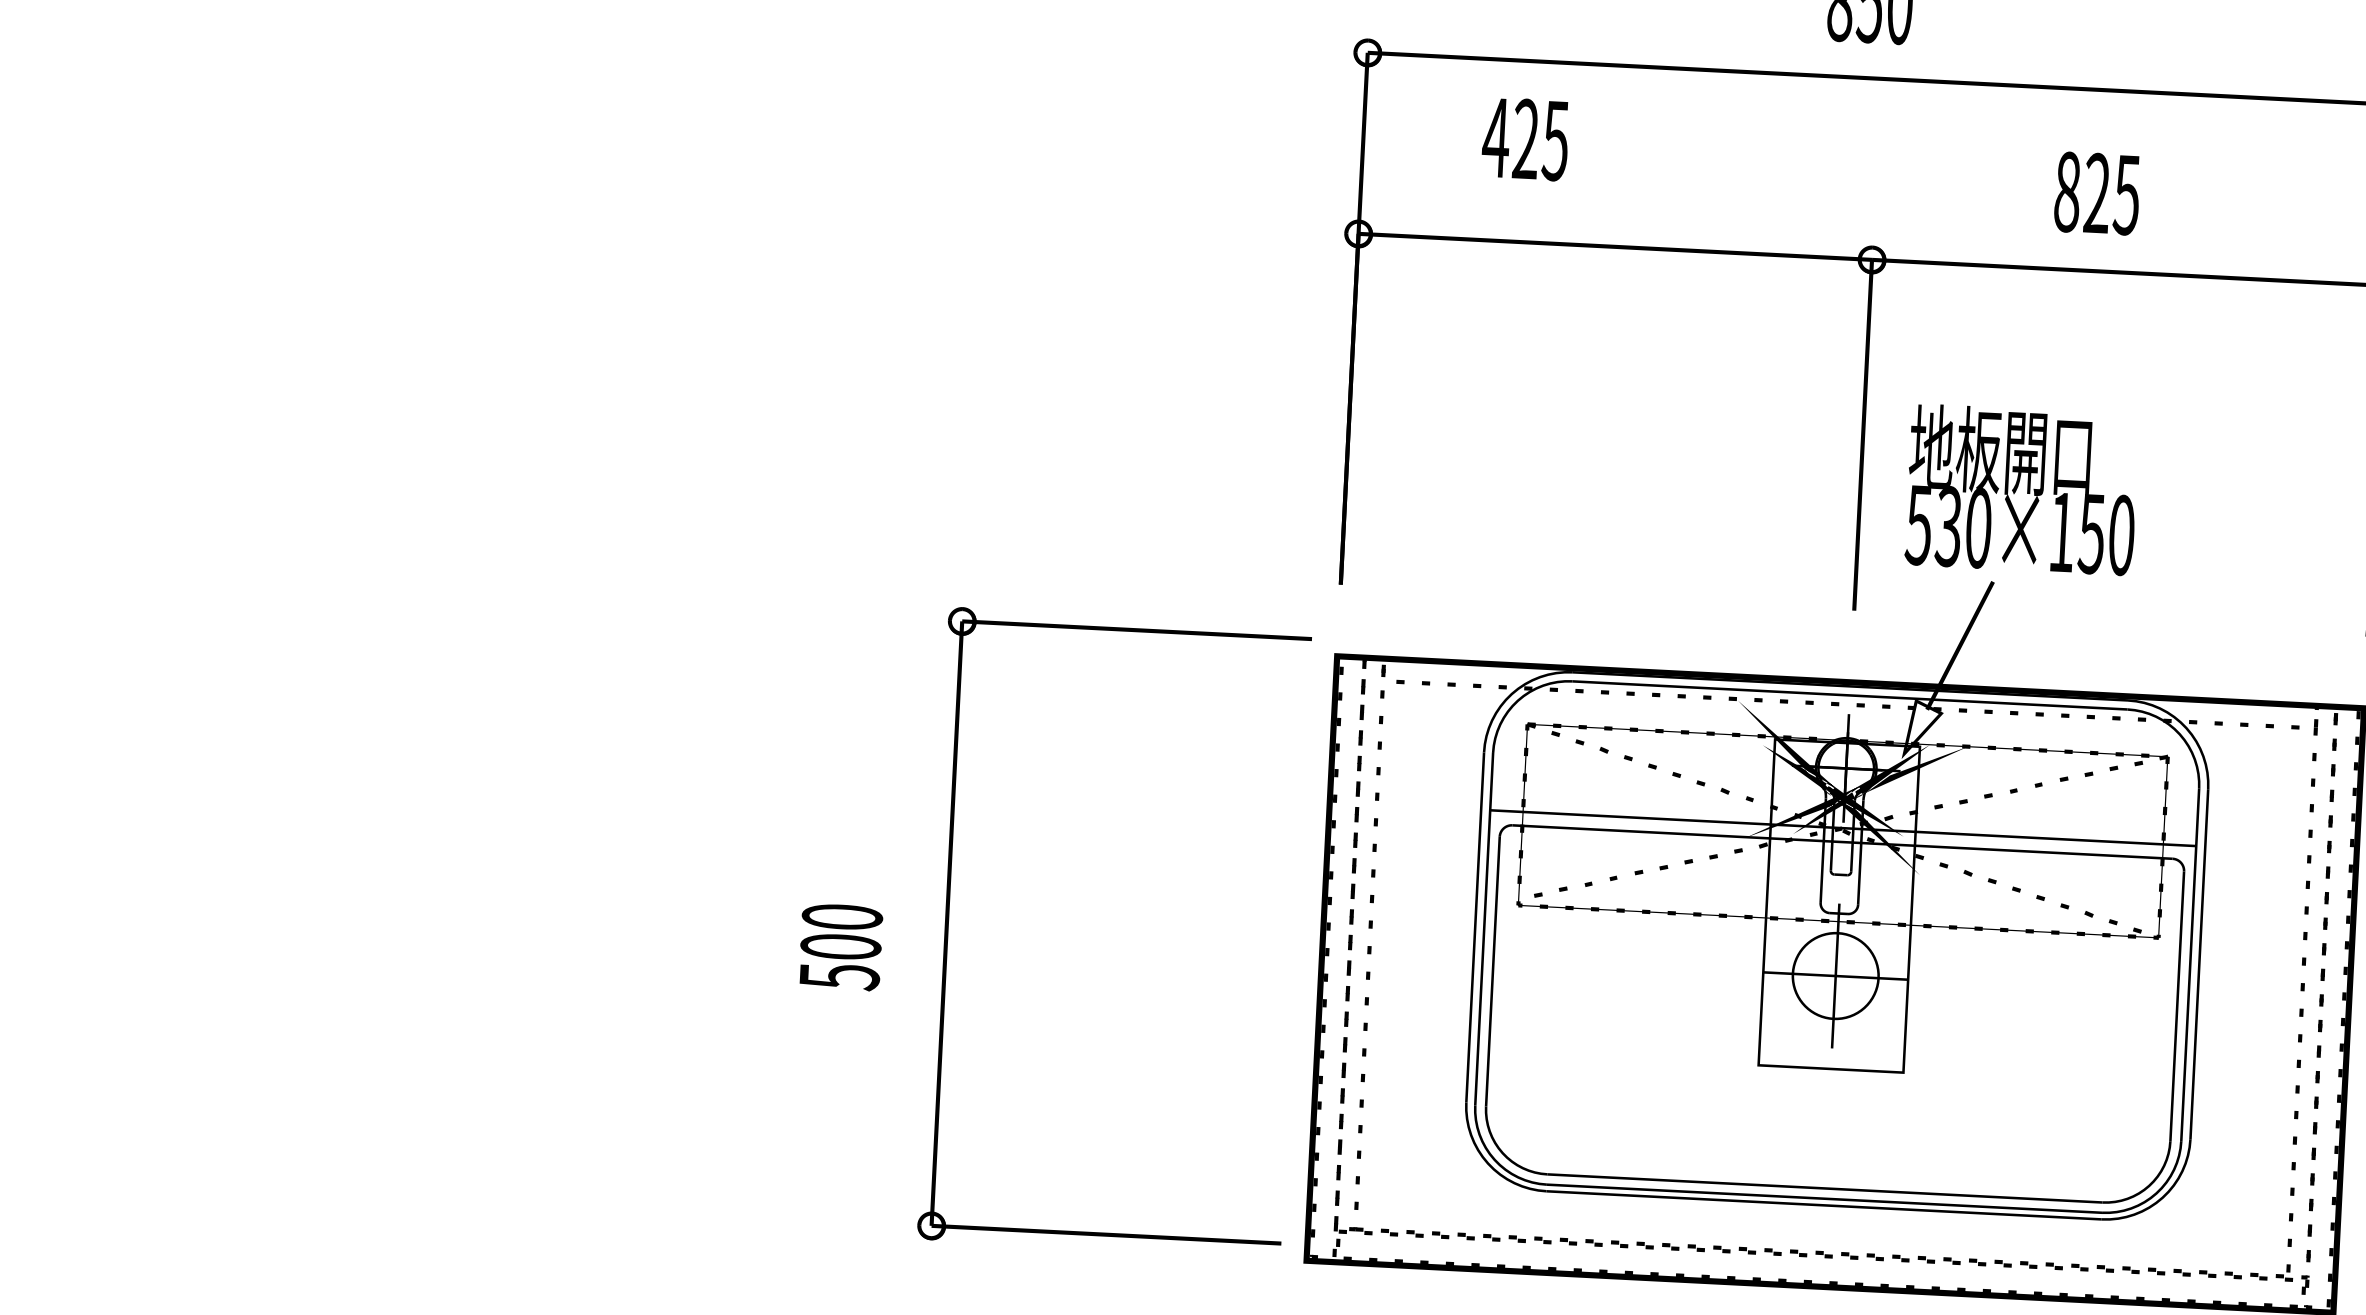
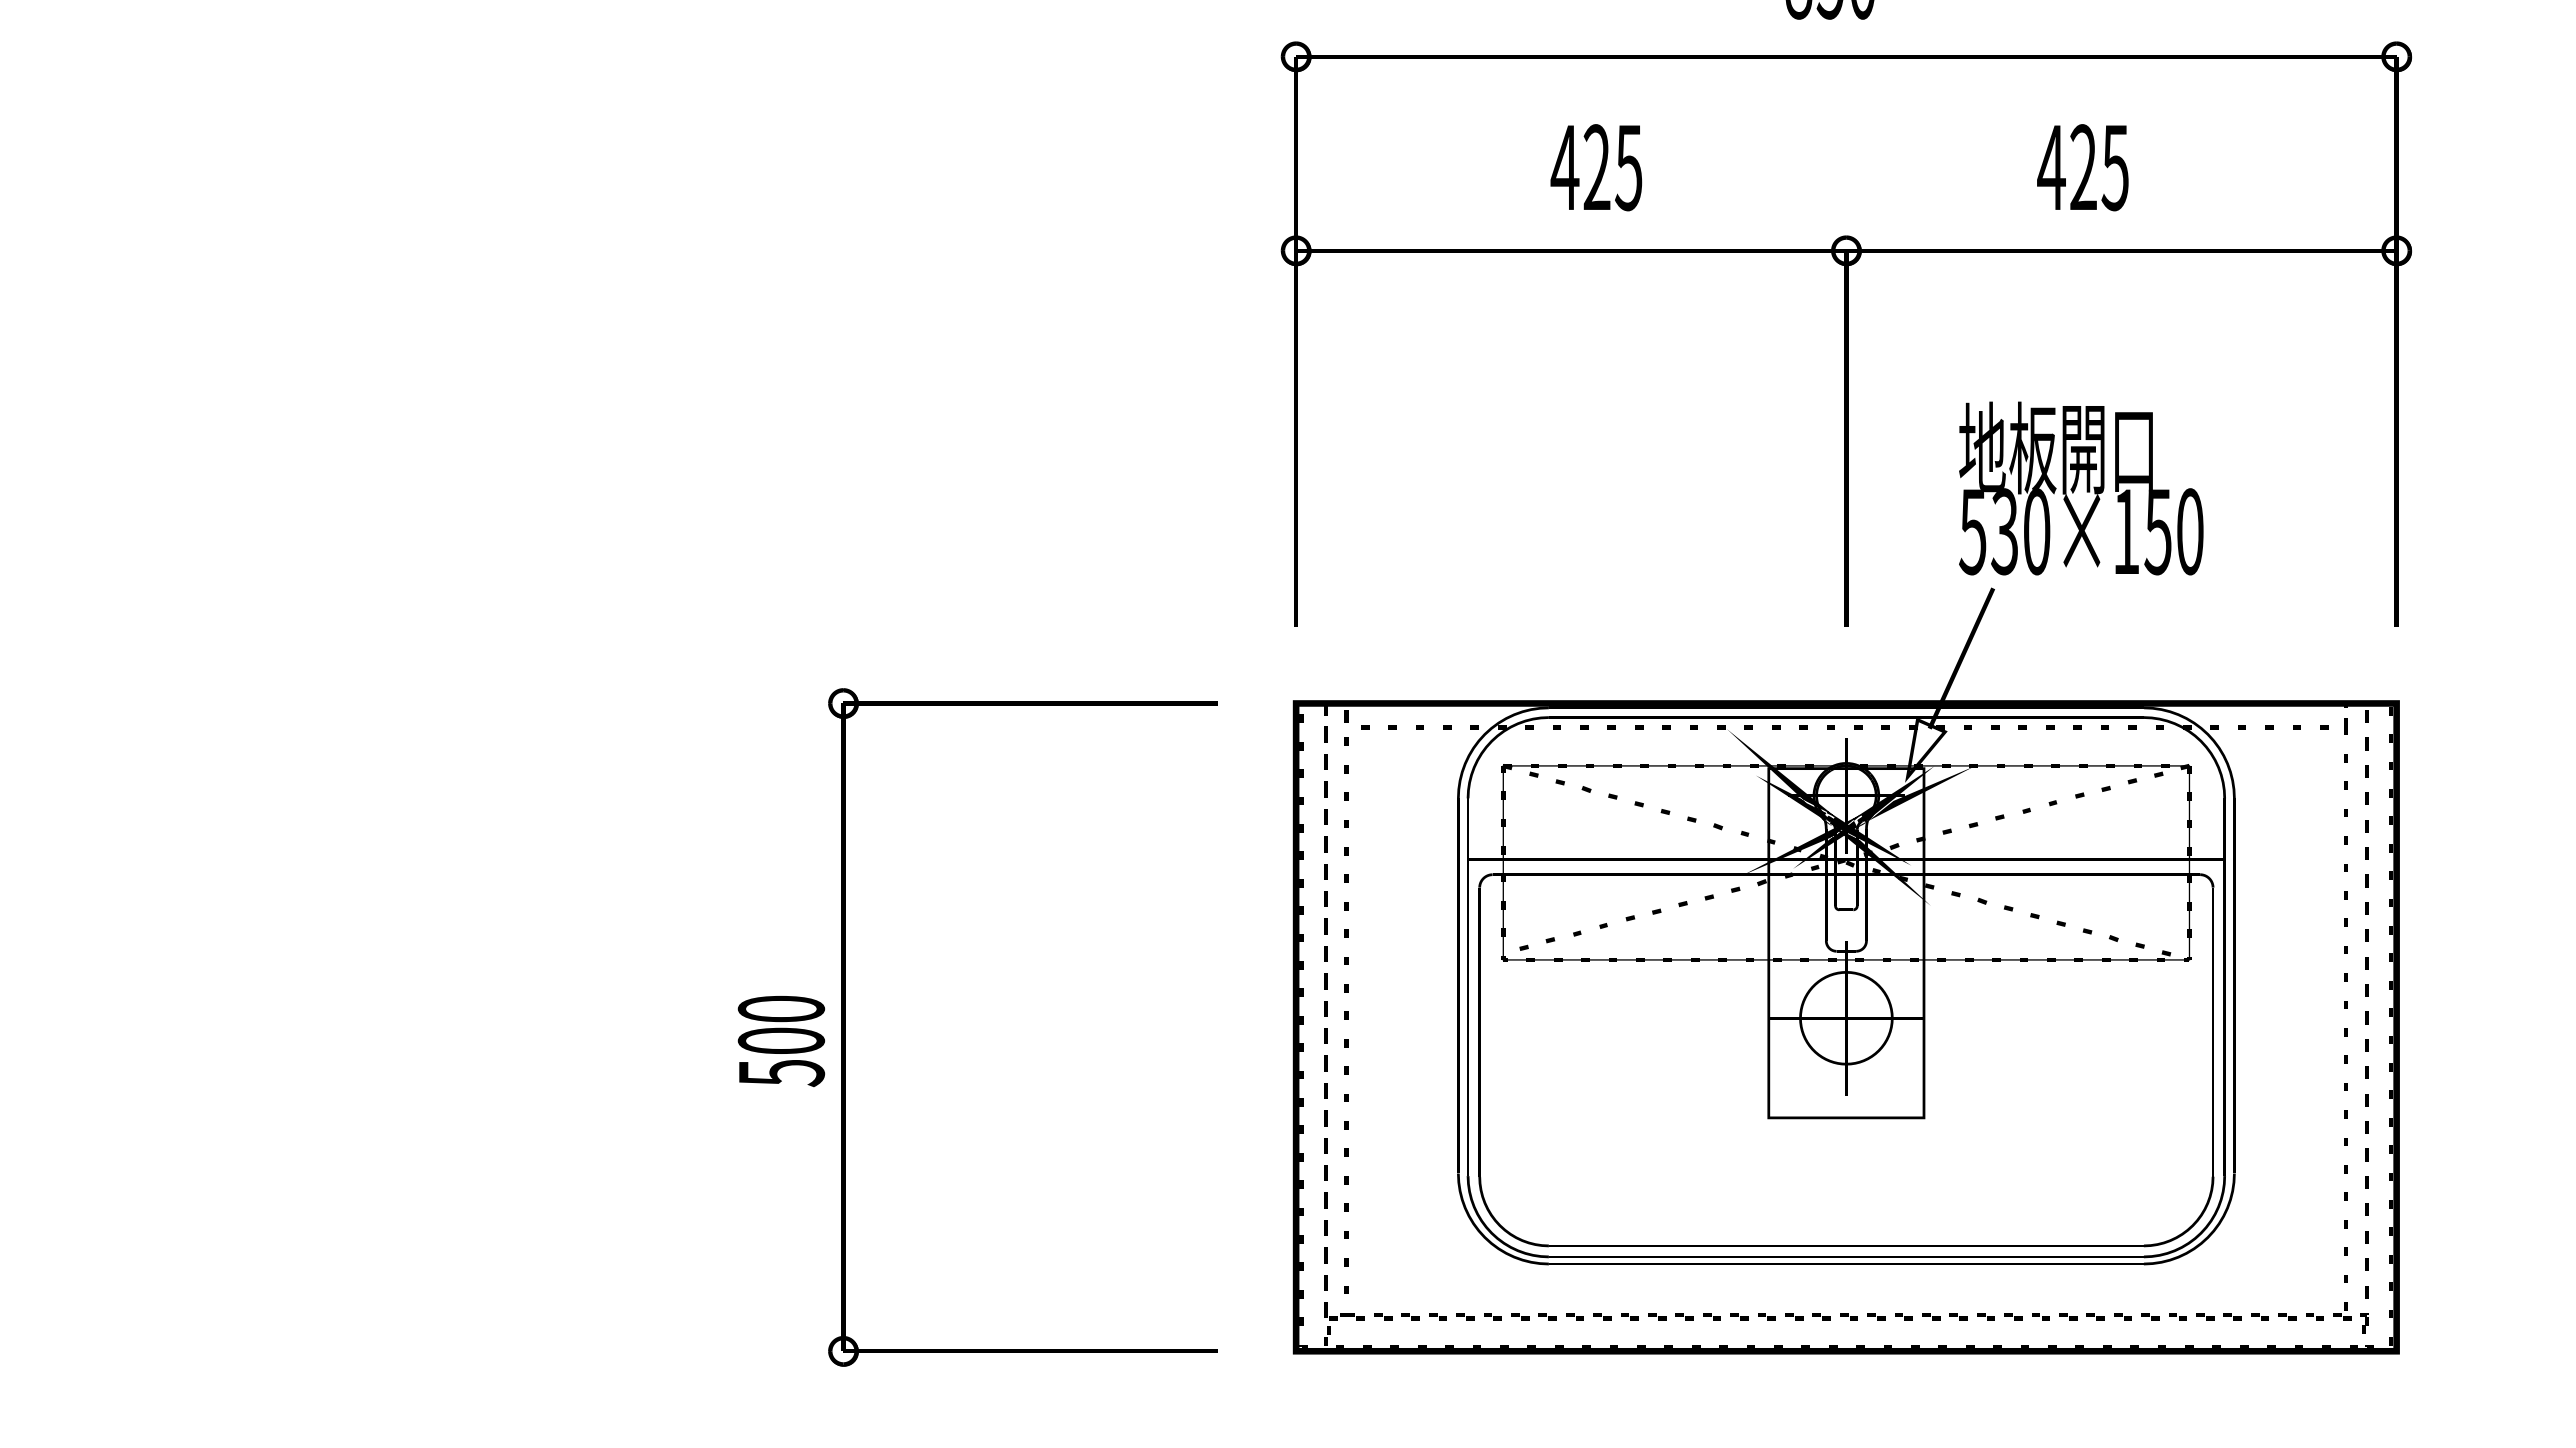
text: (1525, 139) -> (1596, 167), moved
text: (2067, 191) -> (2051, 167), 825 -> 425
text: (2022, 489) -> (2081, 488), moved
part: (948, 923) -> (845, 1027), moved

